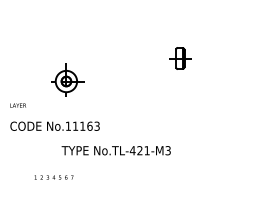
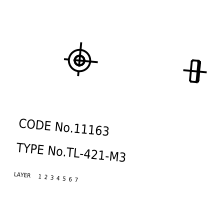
part: (67, 79) -> (80, 58), moved
text: (17, 105) -> (21, 174), moved
text: (115, 150) -> (70, 152), moved

